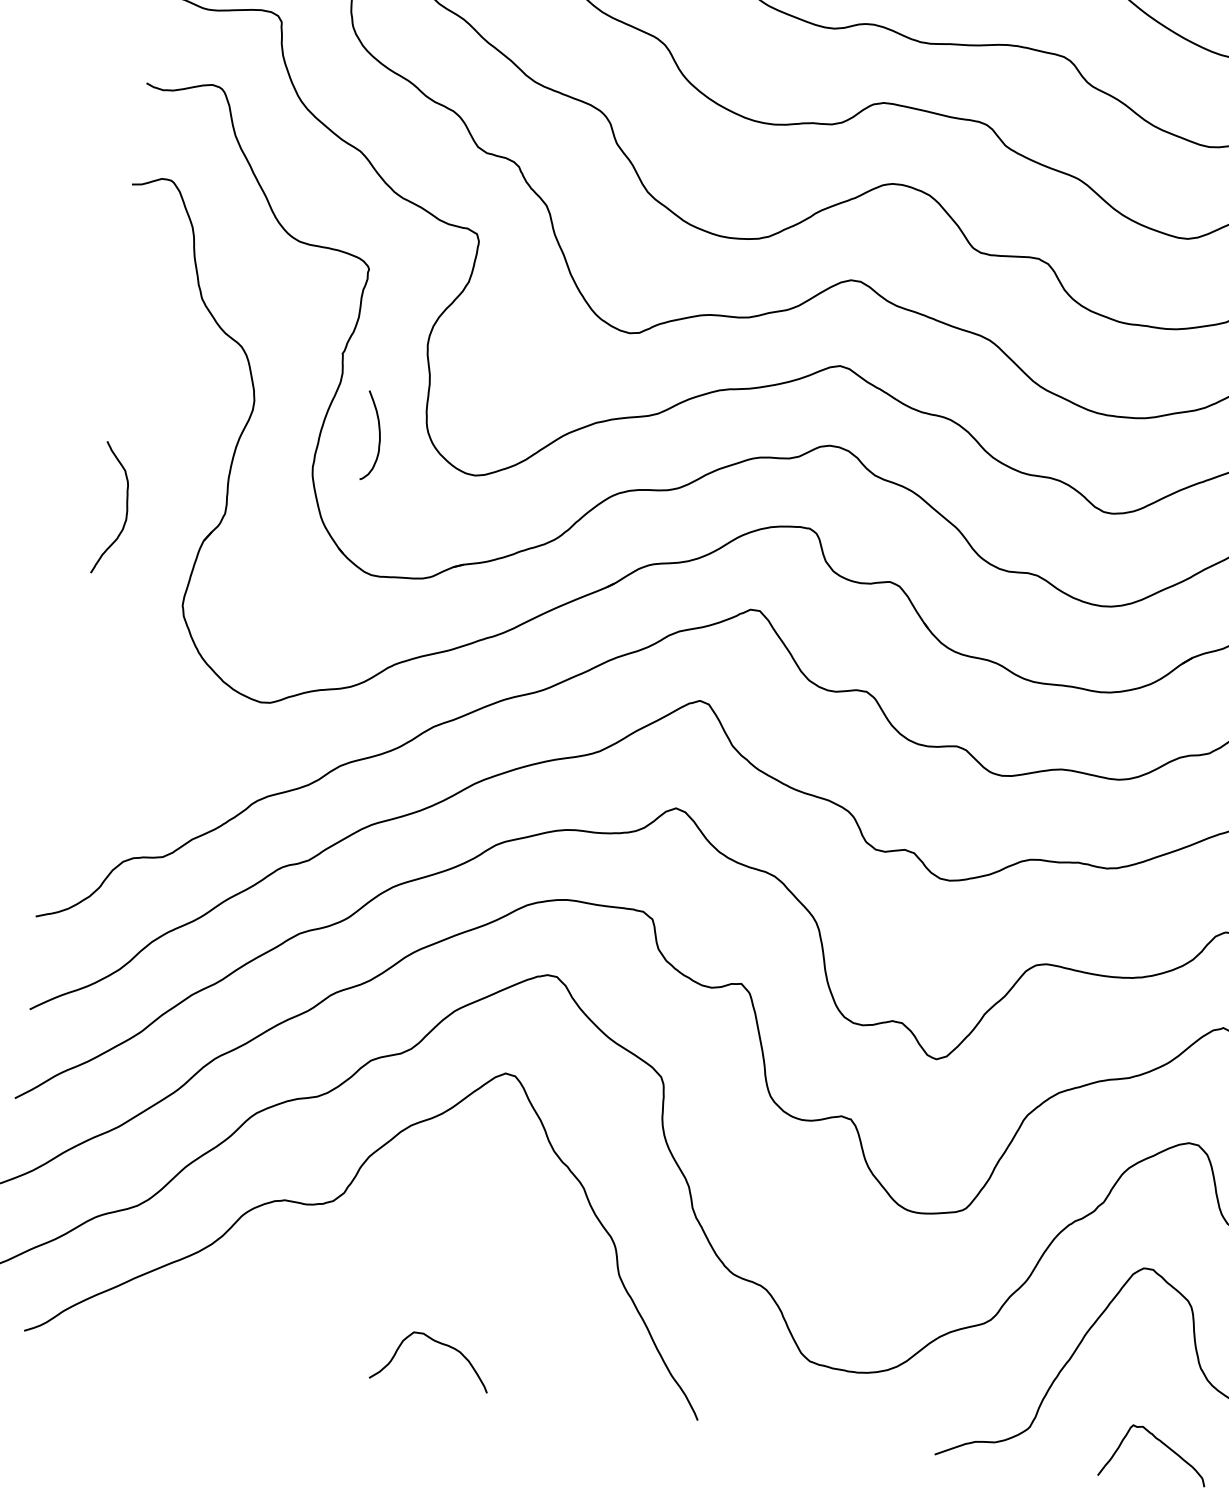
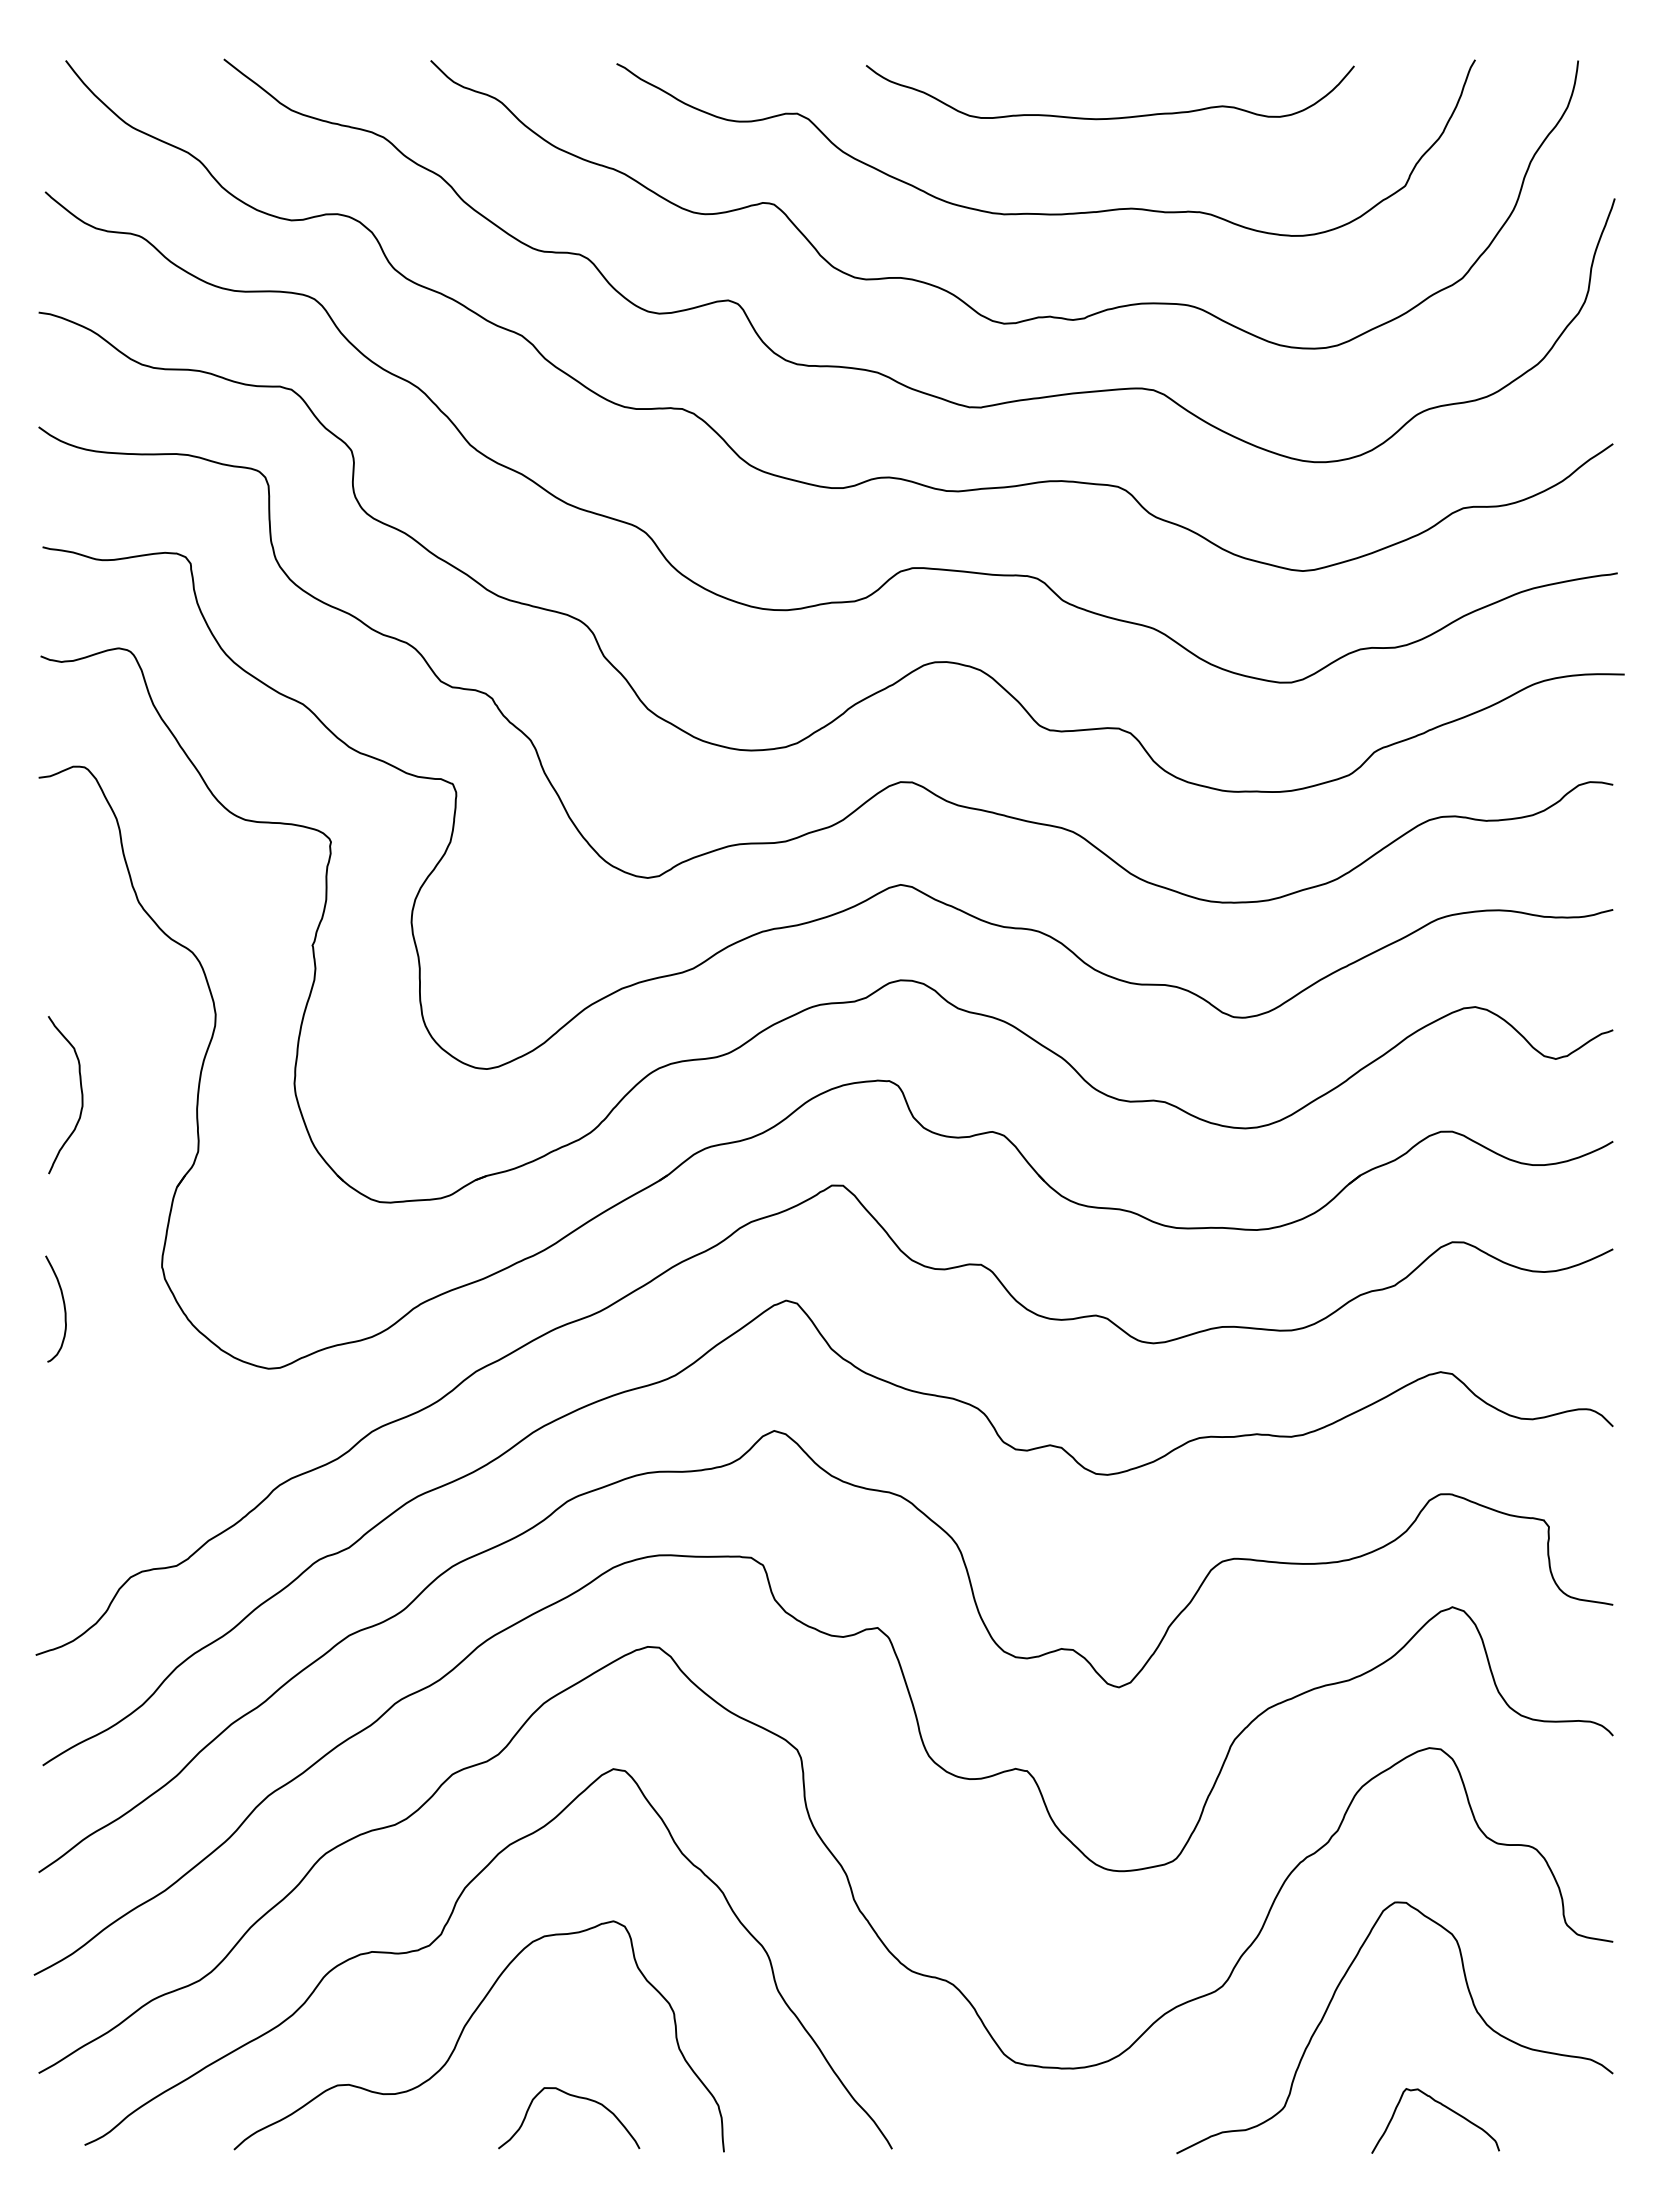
curve: (378, 434) -> (63, 1306), moved
curve: (126, 506) -> (80, 1090), moved
curve: (353, 1274) -> (464, 2029), added

